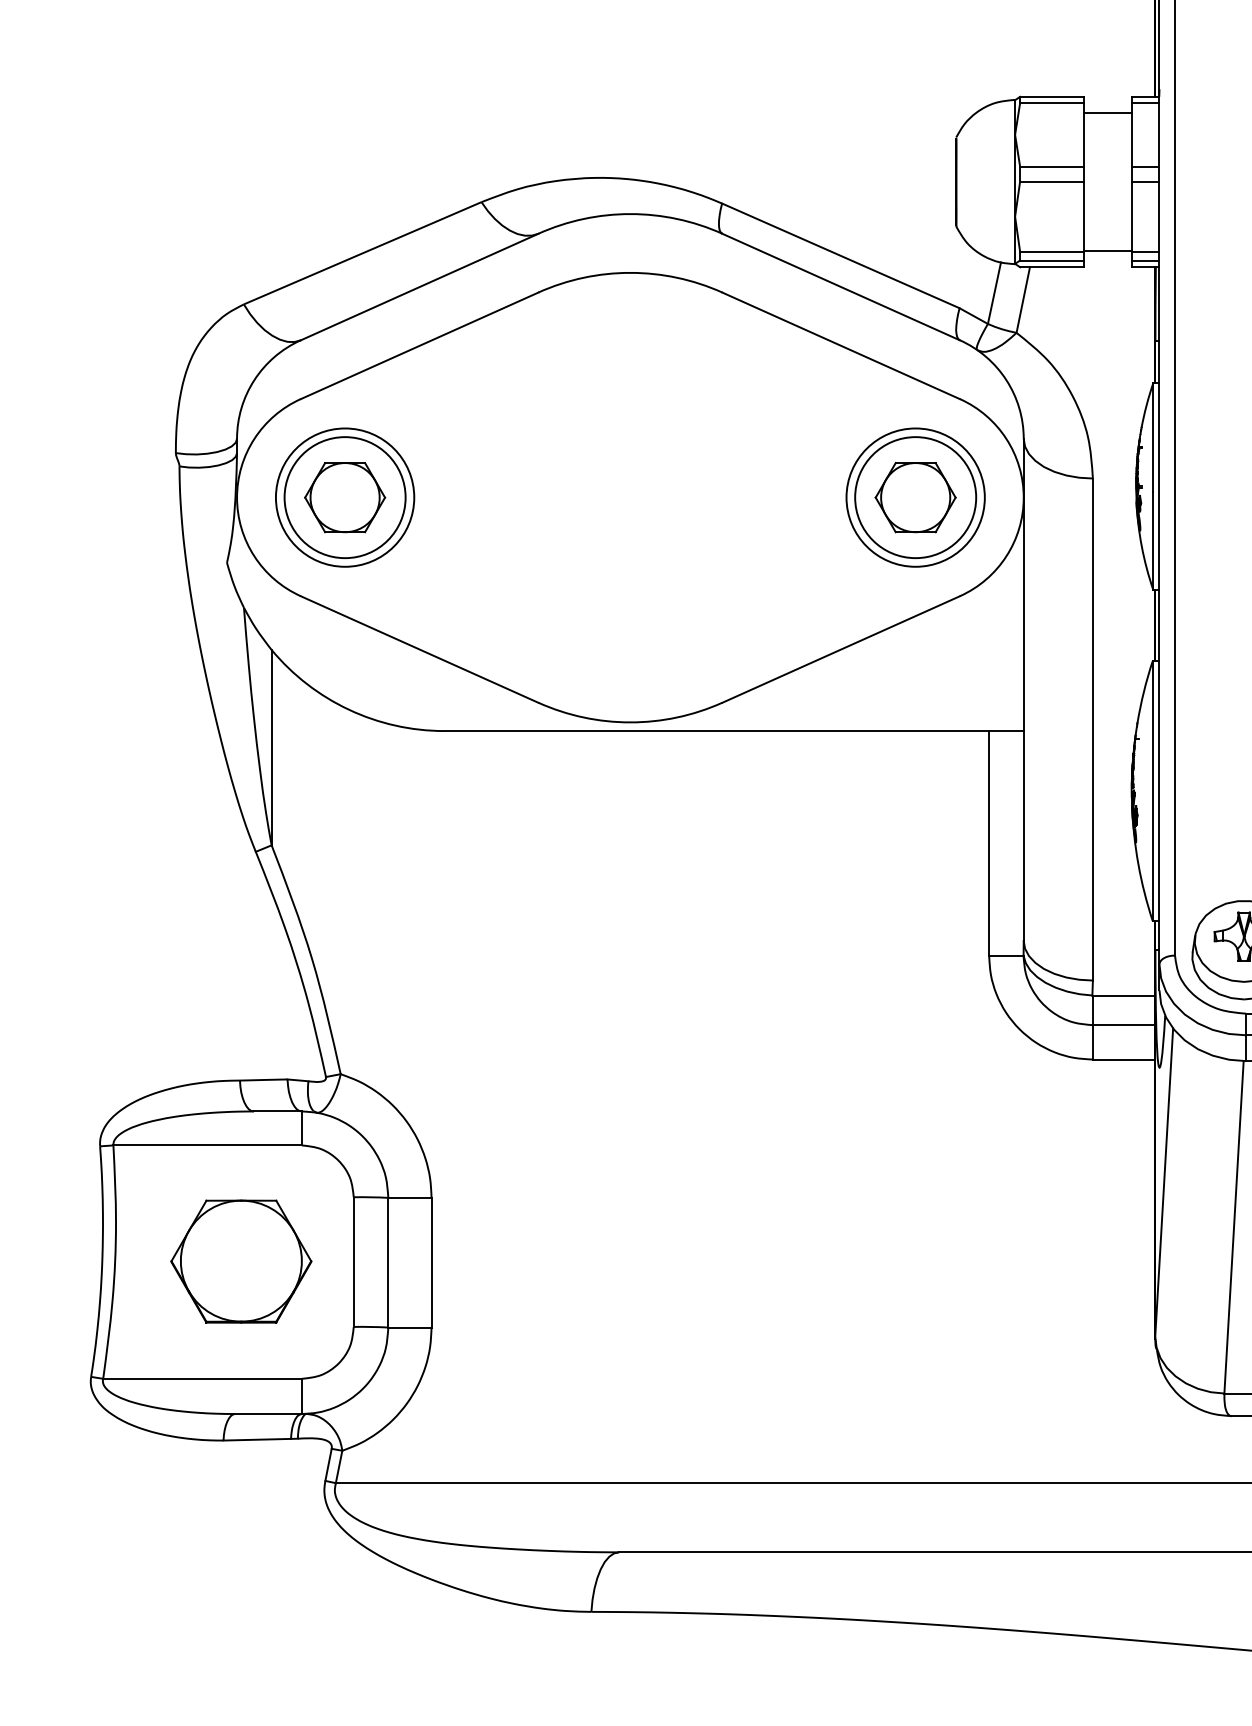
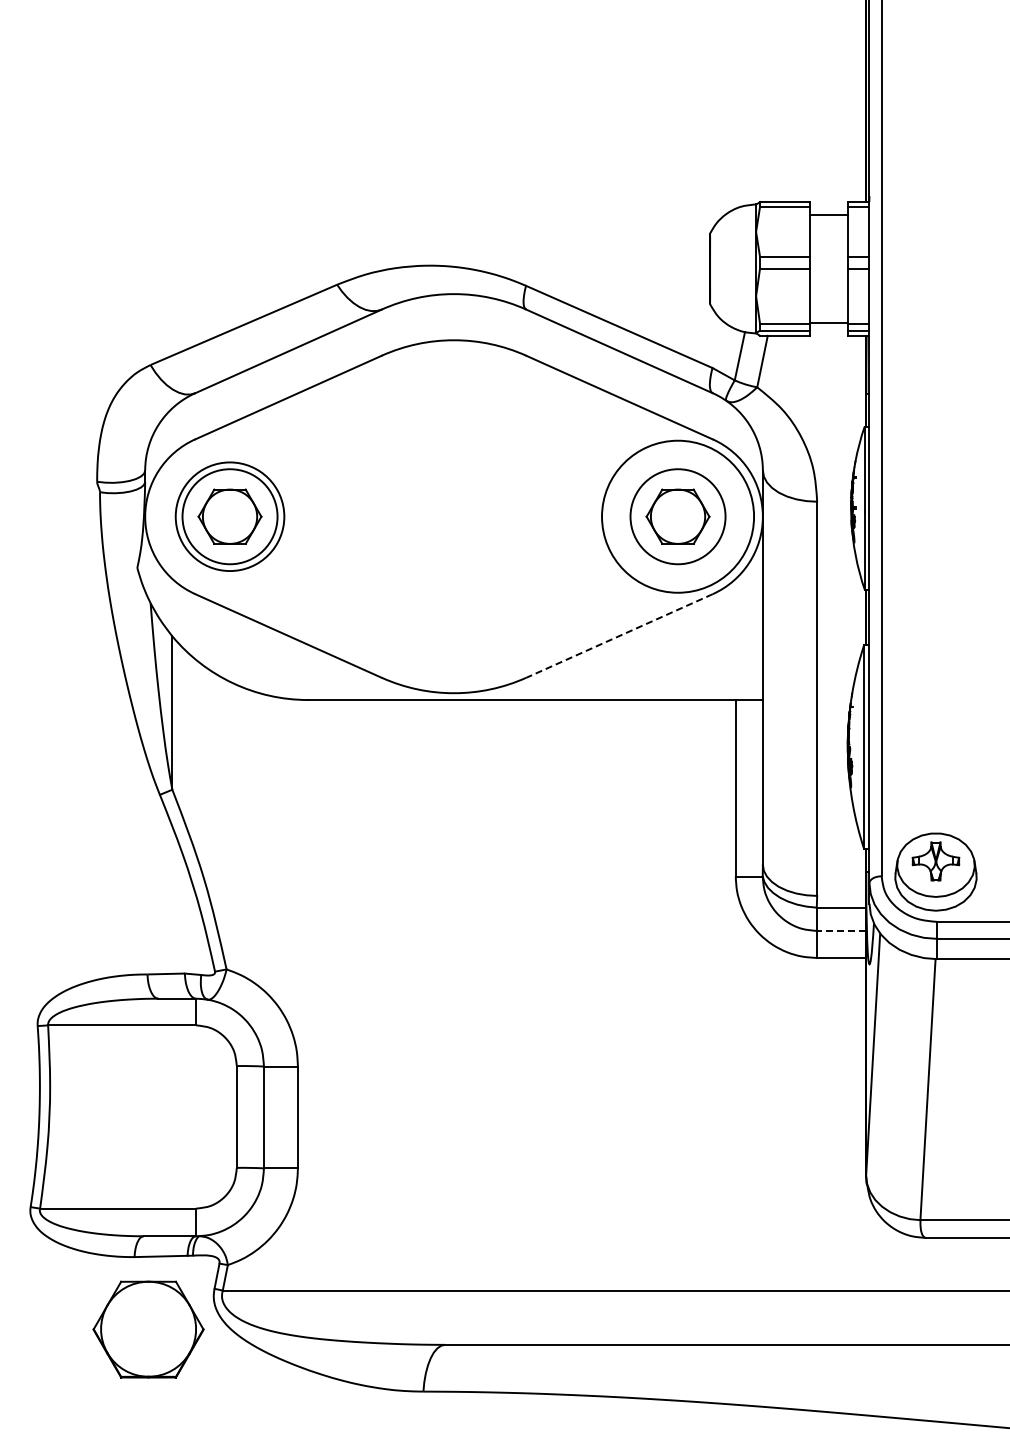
circle: (914, 497) -> (677, 516), size x1.4
line: (841, 650) -> (619, 636), solid -> dashed
line: (1123, 1024) -> (841, 930), solid -> dashed
part: (241, 1261) -> (148, 1329), moved

